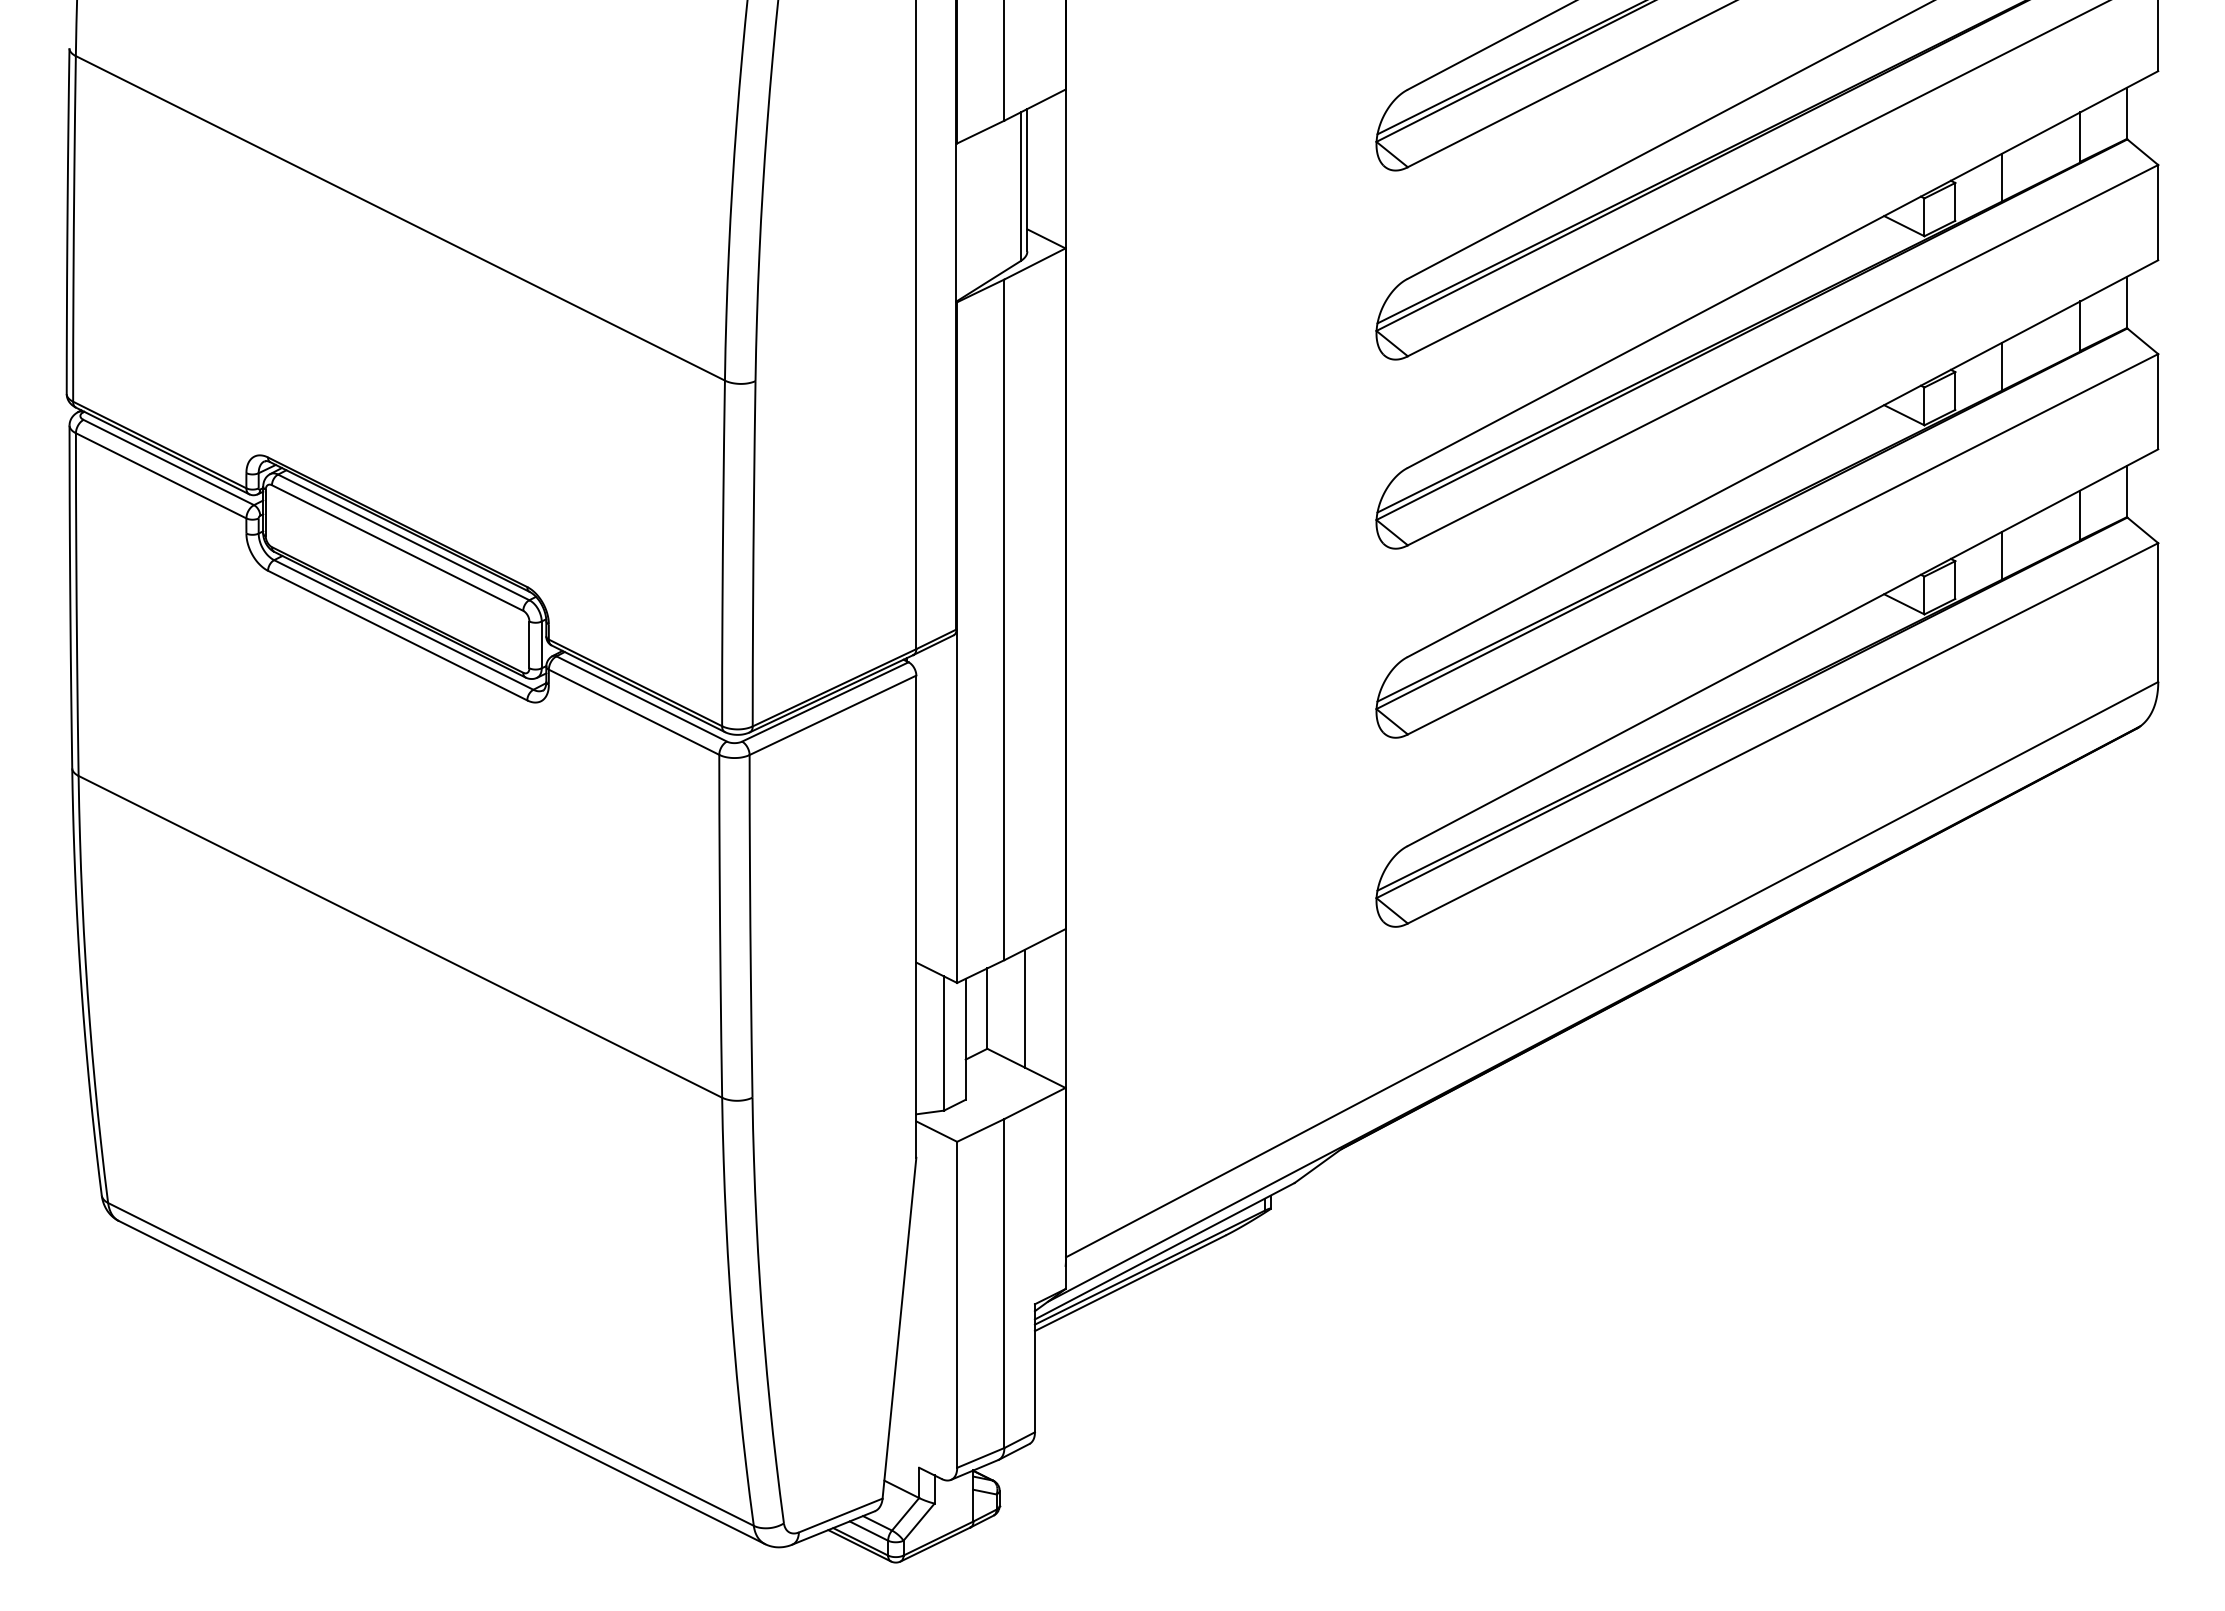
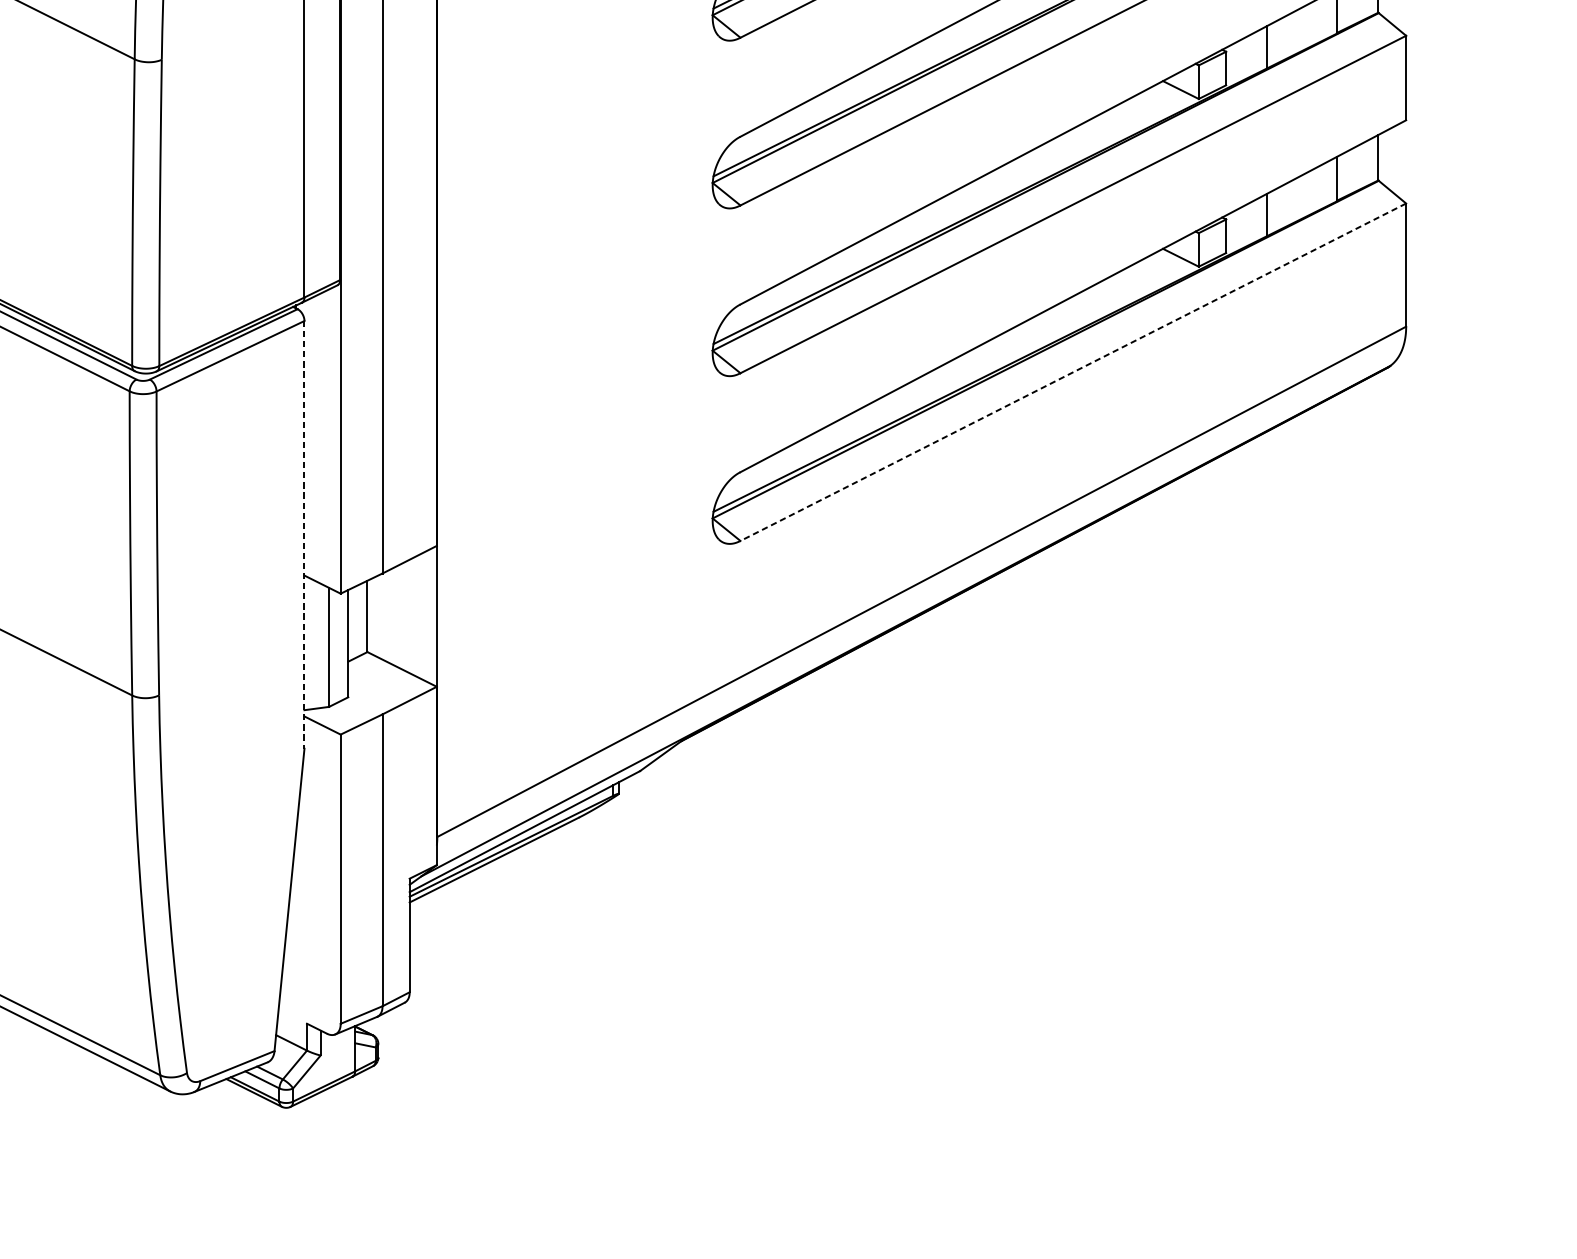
line: (1783, 733) -> (1073, 372), solid -> dashed
line: (916, 917) -> (304, 535), solid -> dashed
line: (1025, 1008) -> (401, 616), removed

